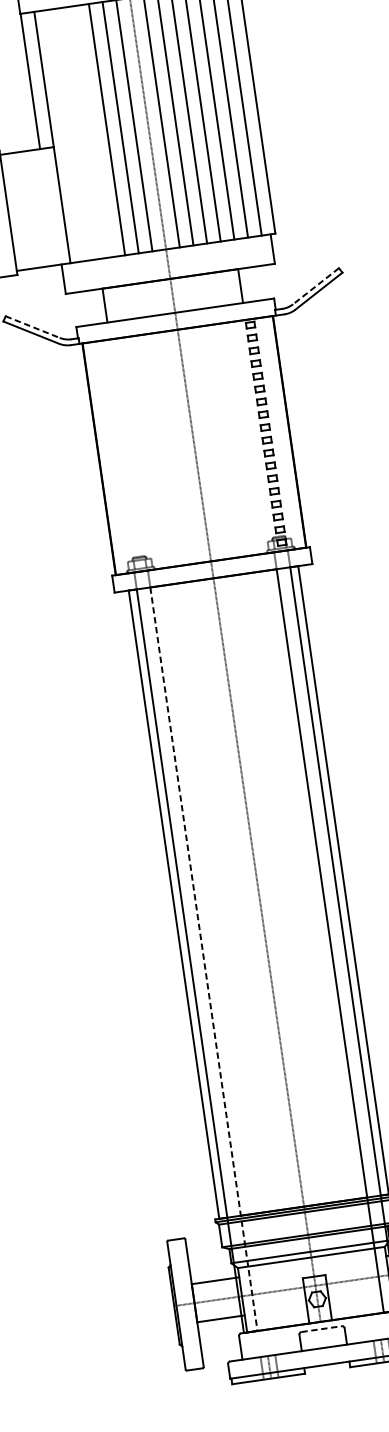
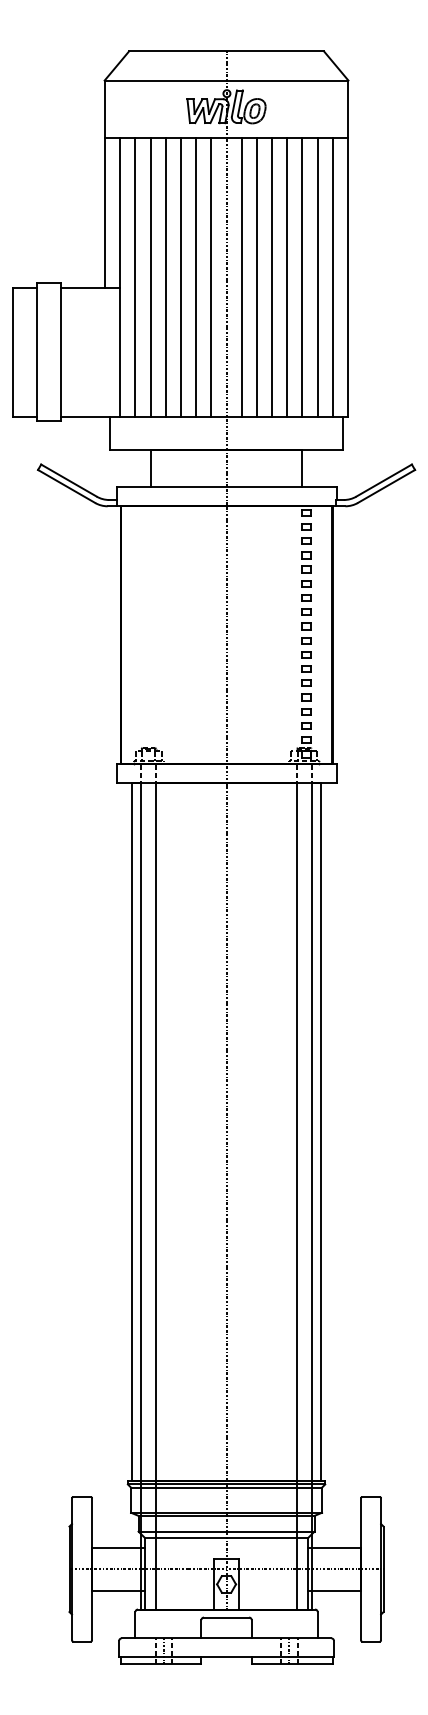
line: (93, 131) -> (165, 276), added
line: (79, 132) -> (150, 276), added
line: (66, 134) -> (135, 276), added
line: (315, 286) -> (383, 480), dashed -> solid
line: (33, 326) -> (69, 480), dashed -> solid
line: (204, 959) -> (156, 1196), dashed -> solid
line: (321, 1329) -> (226, 1617), dashed -> solid

